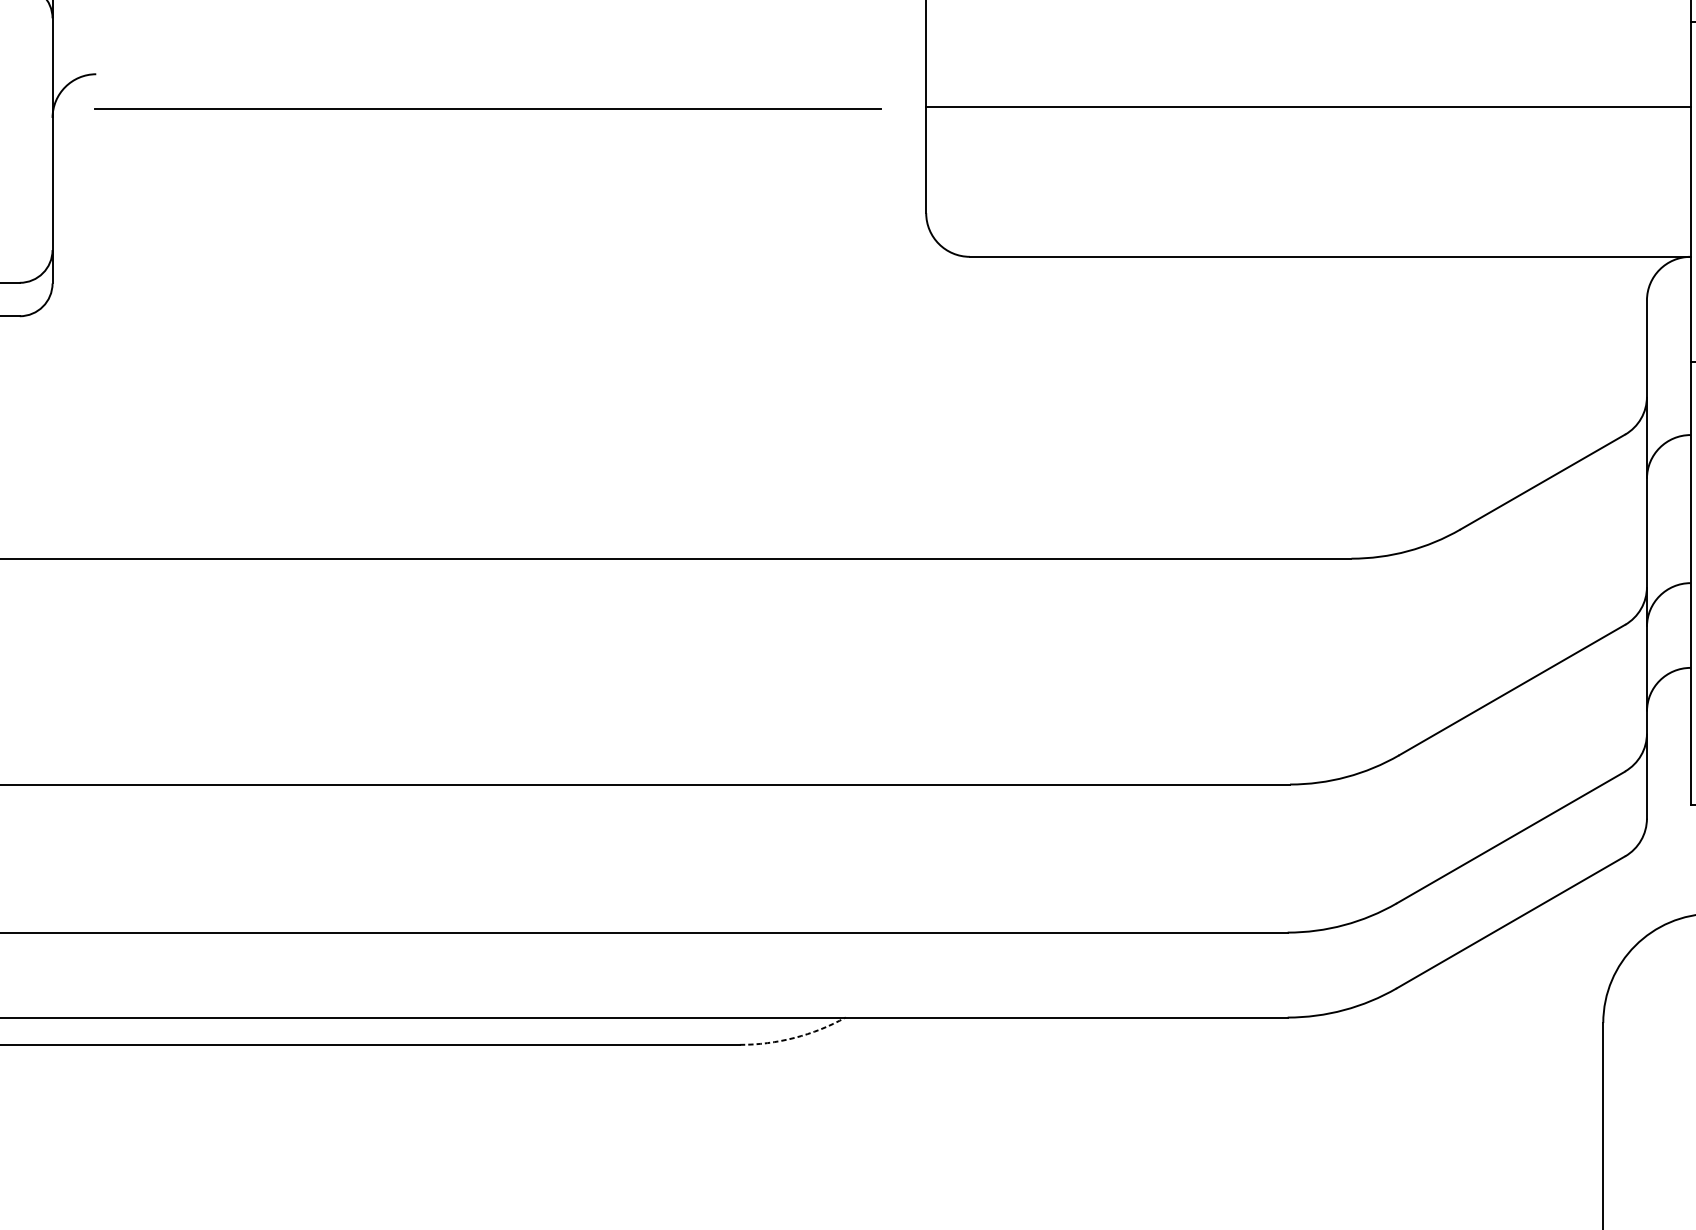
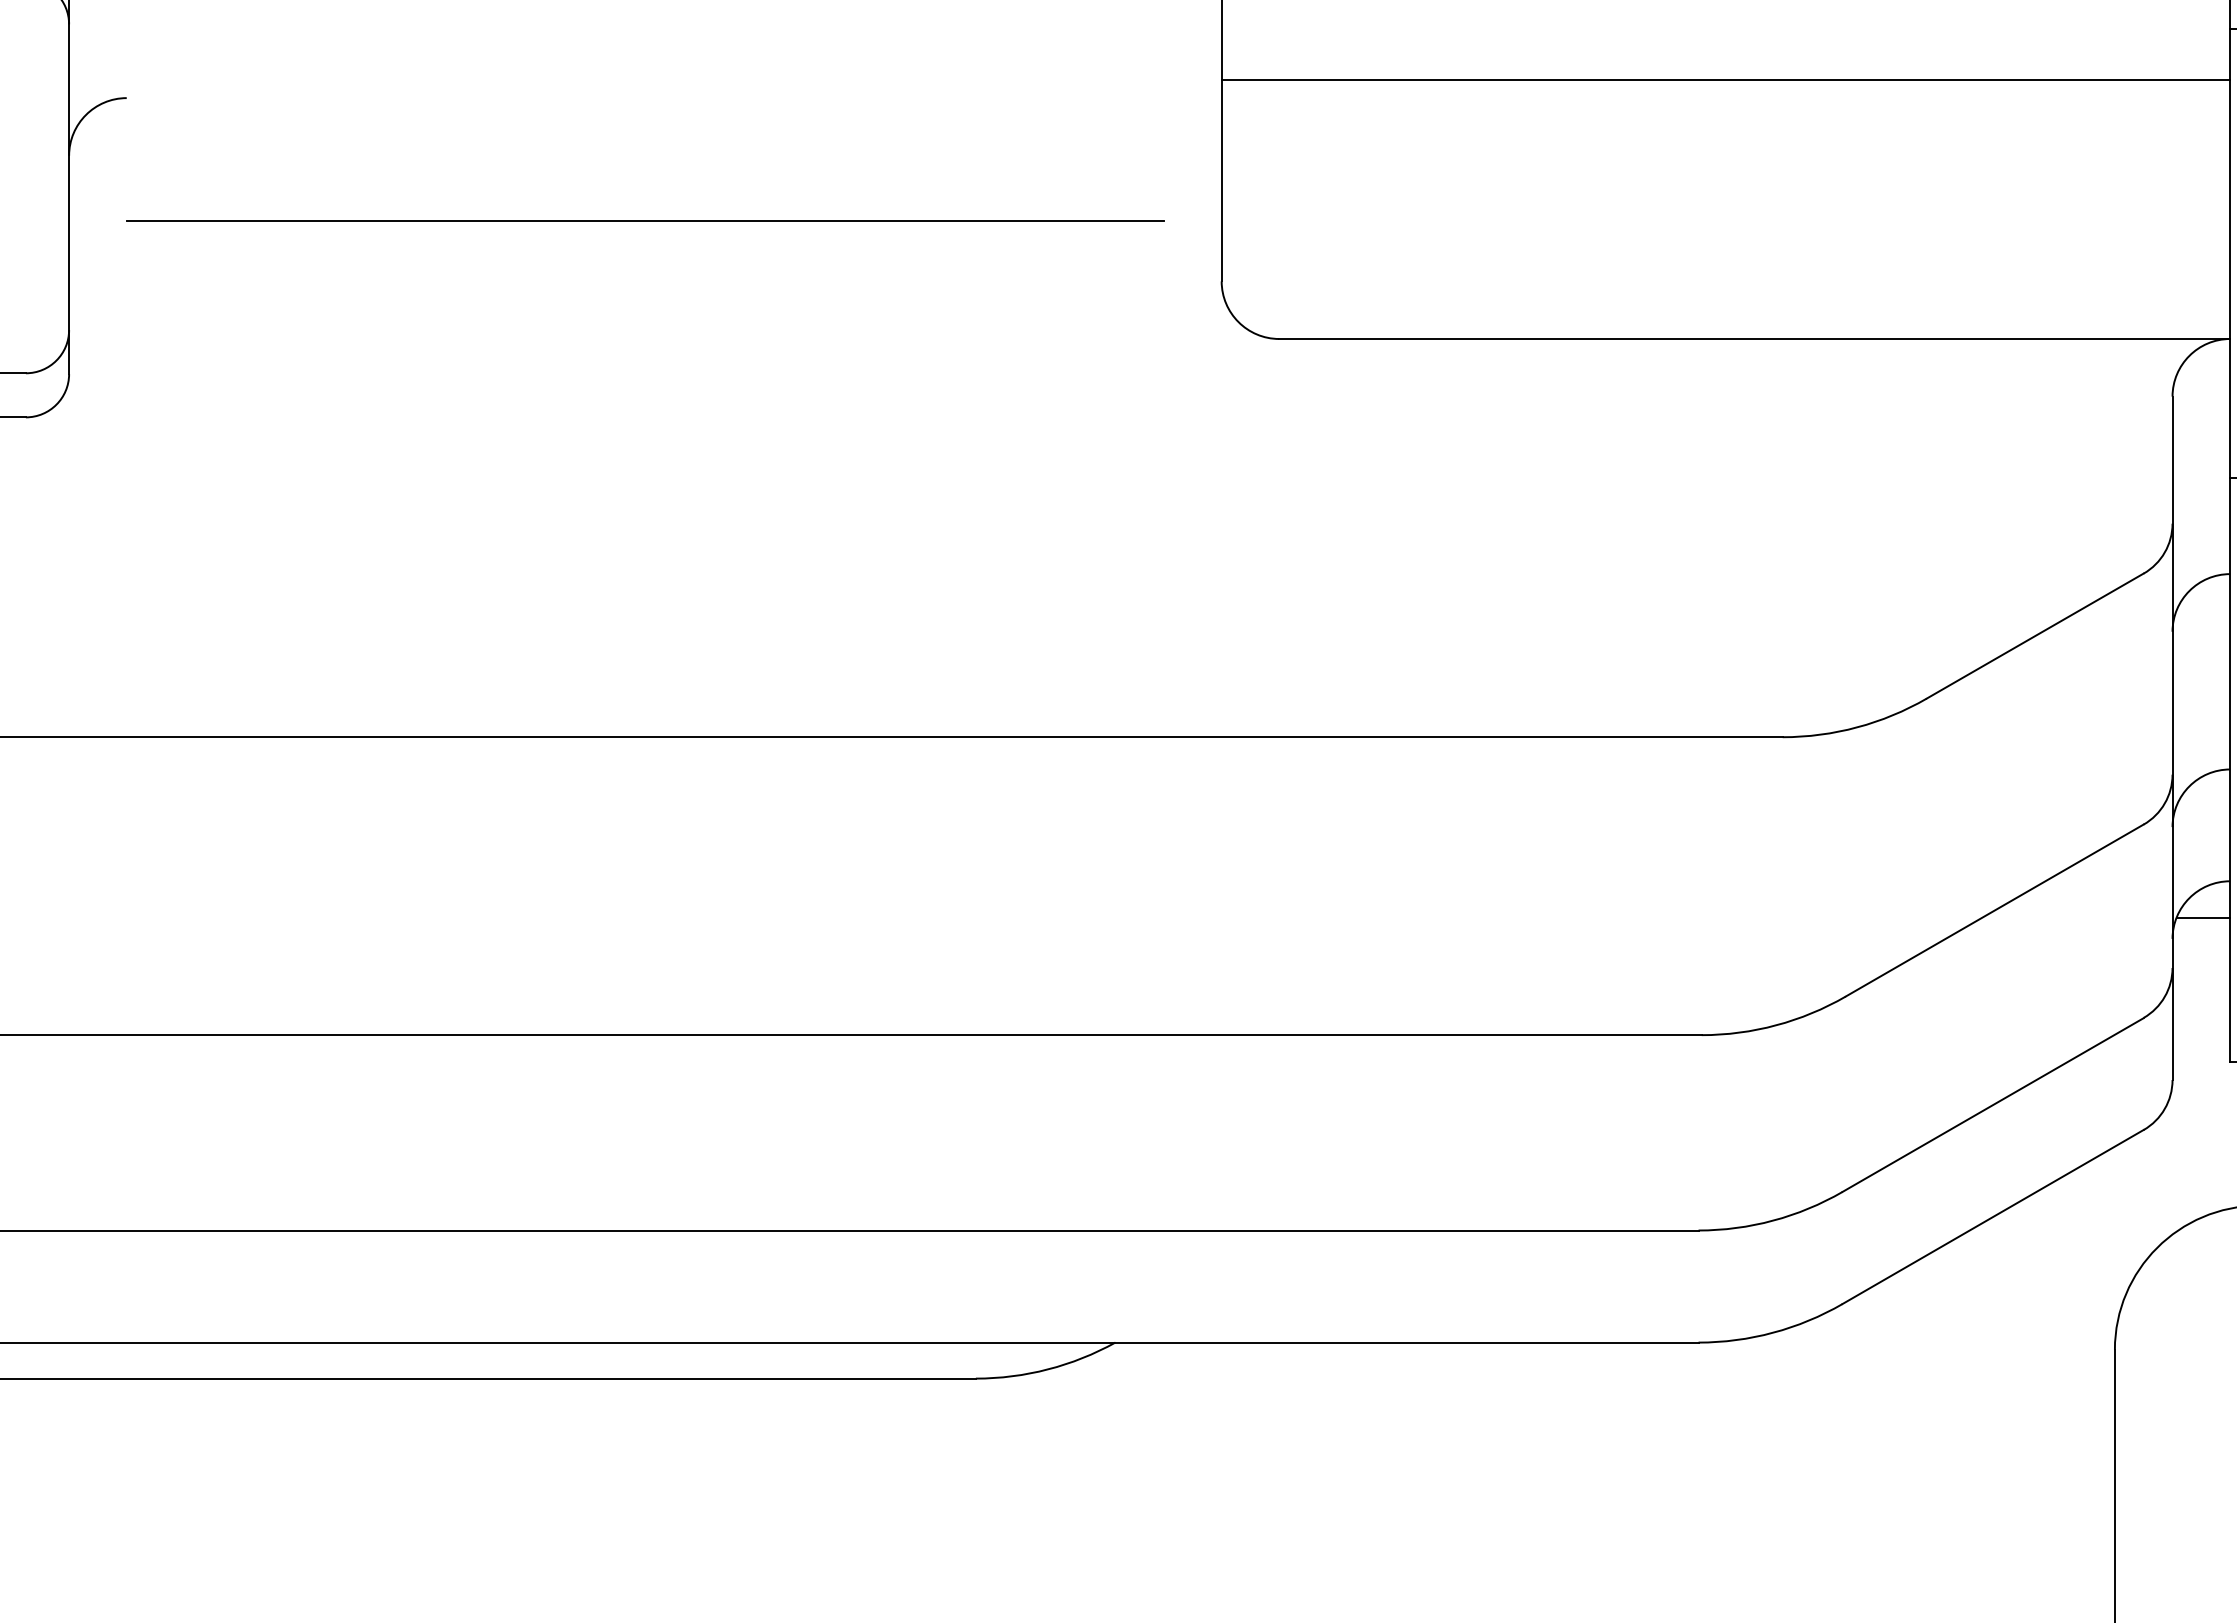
line: (487, 107) -> (645, 220), moved
line: (1308, 107) -> (1725, 79), moved
line: (1670, 695) -> (2203, 917), added
arc: (794, 1037) -> (1048, 1369), dashed -> solid

